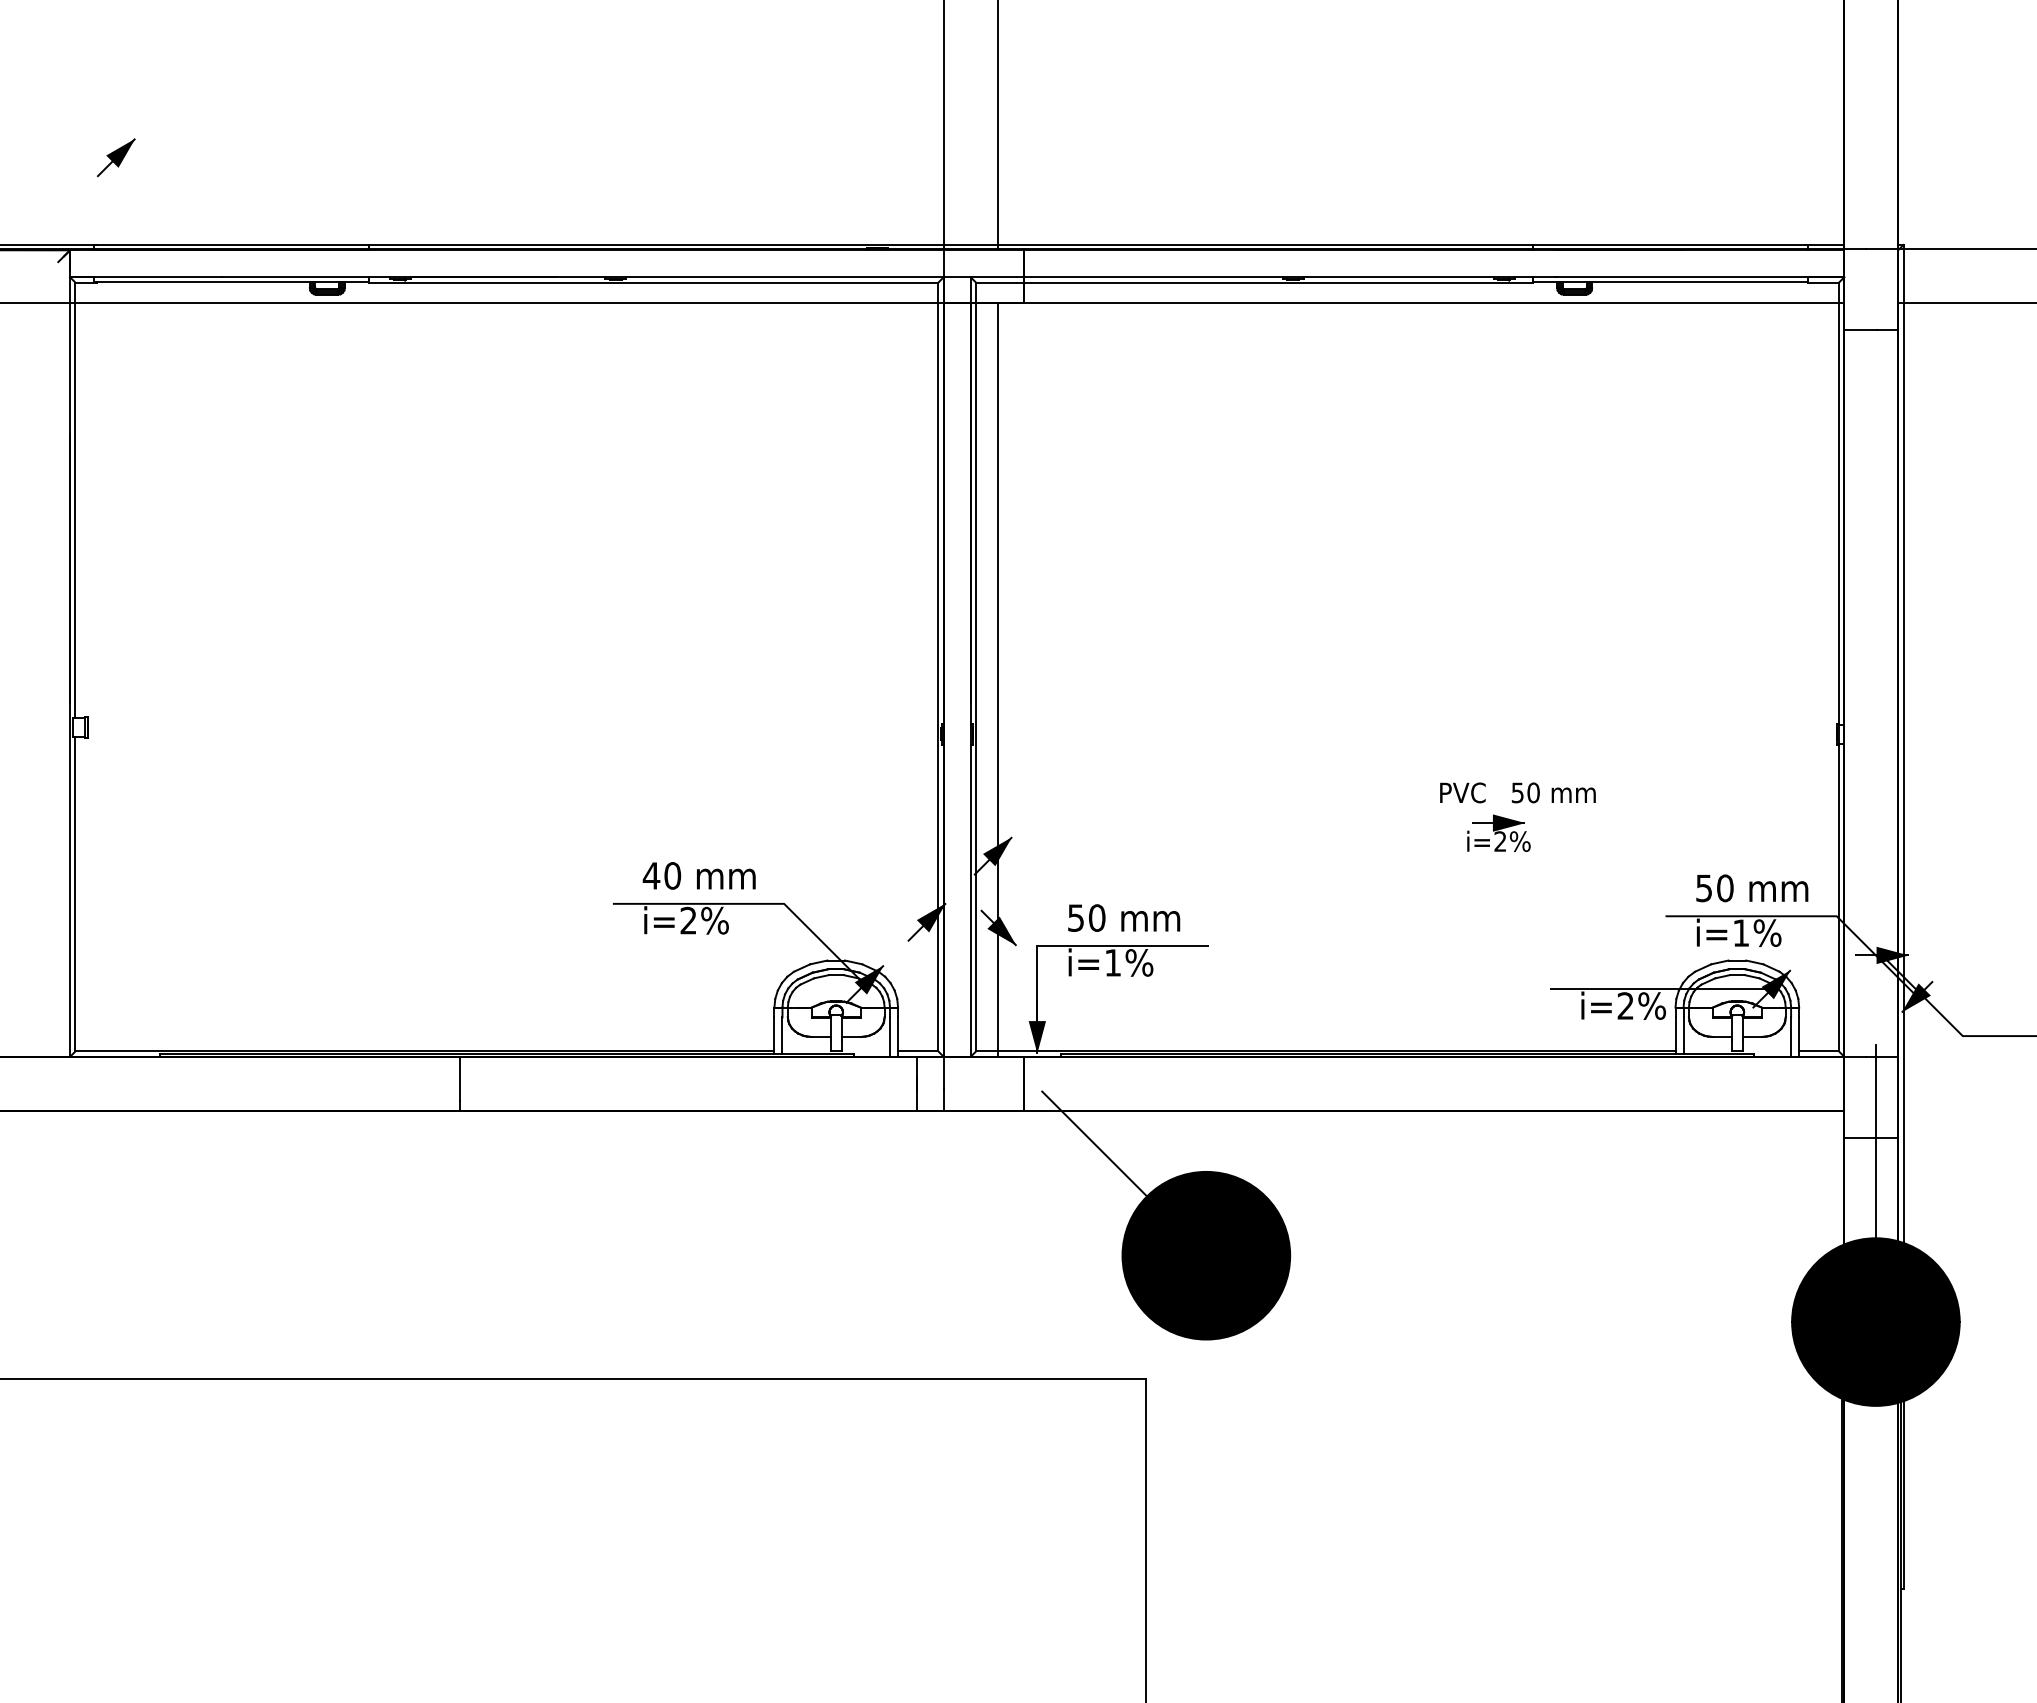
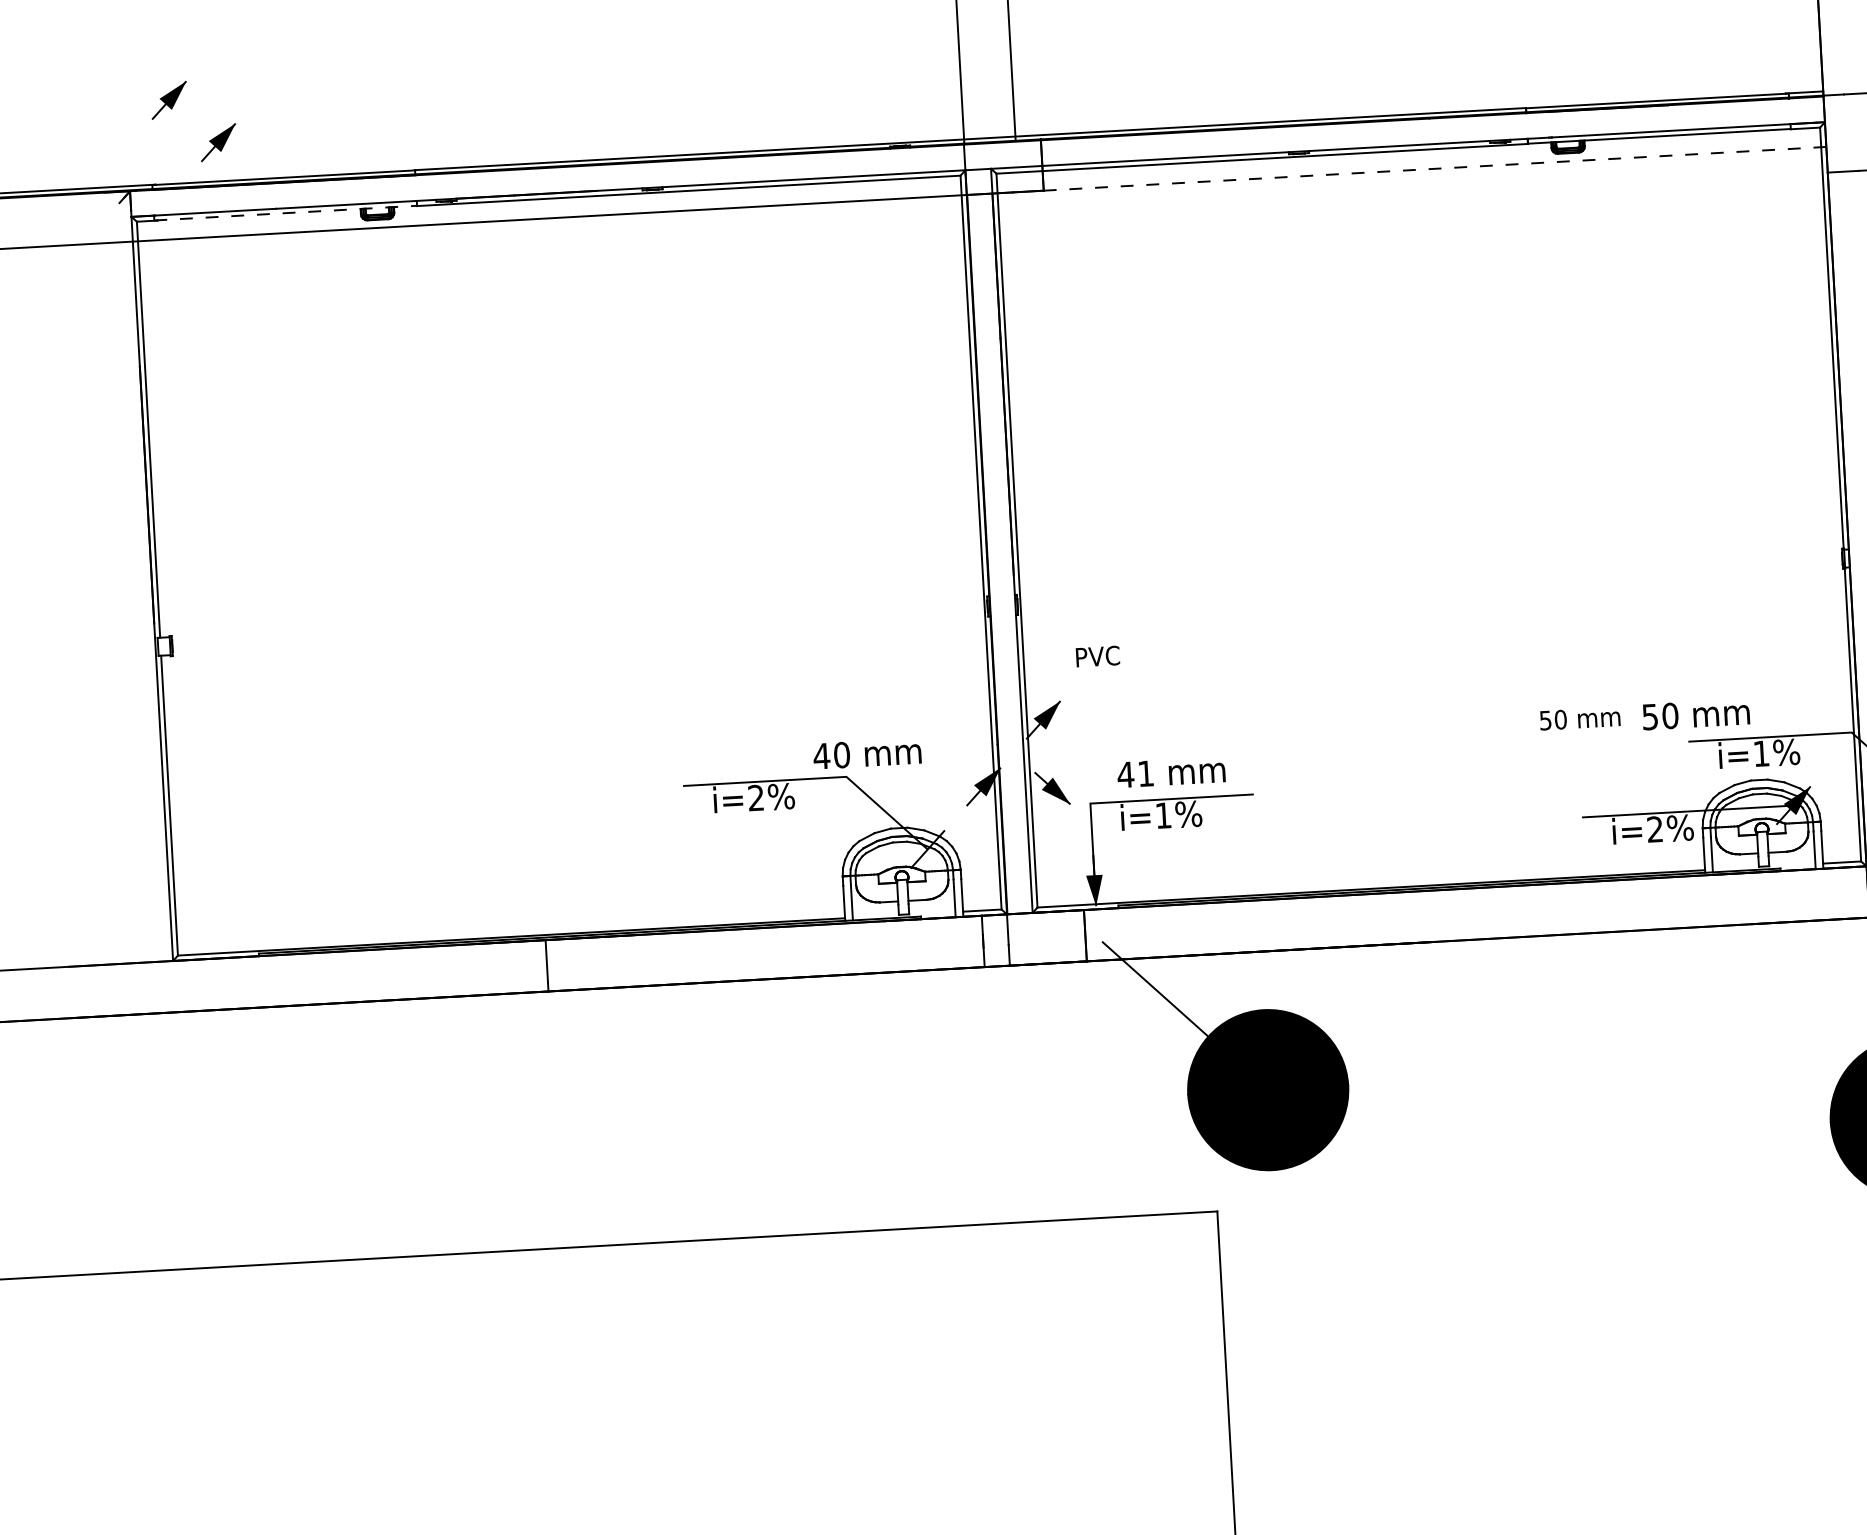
part: (165, 204) -> (218, 142), added
line: (231, 282) -> (285, 213), solid -> dashed
line: (1434, 303) -> (1435, 169), solid -> dashed
line: (998, 679) -> (1039, 551), removed
text: (1462, 792) -> (1097, 656), moved
text: (1553, 792) -> (1579, 718), moved
part: (1498, 832) -> (1524, 670), removed
text: (698, 875) -> (866, 753), moved
text: (1752, 888) -> (1696, 714), moved
text: (1086, 917) -> (1135, 773), 50 -> 41
fill: (868, 979) -> (931, 844), removed

